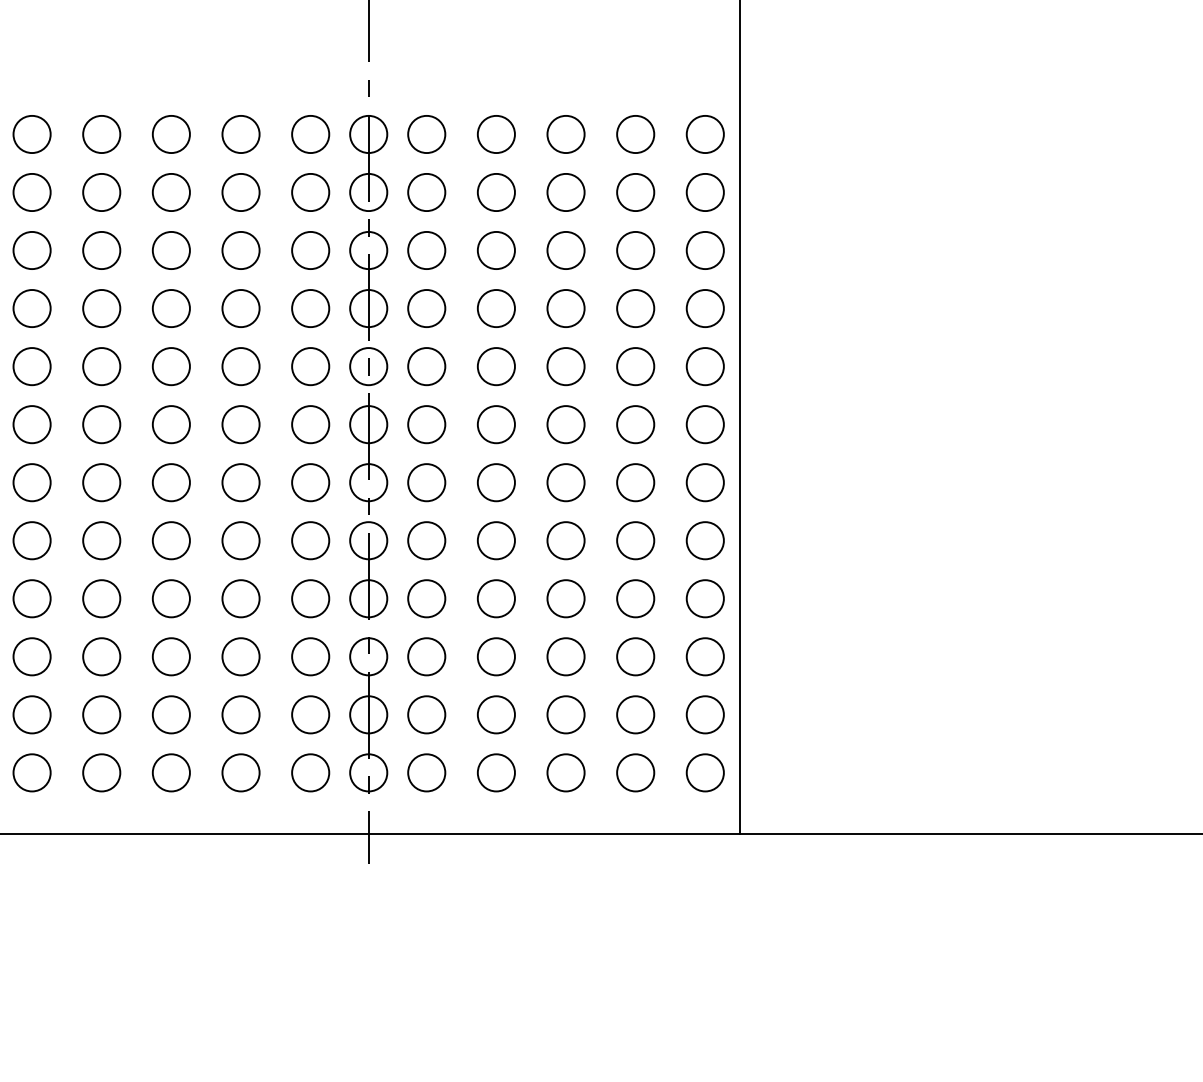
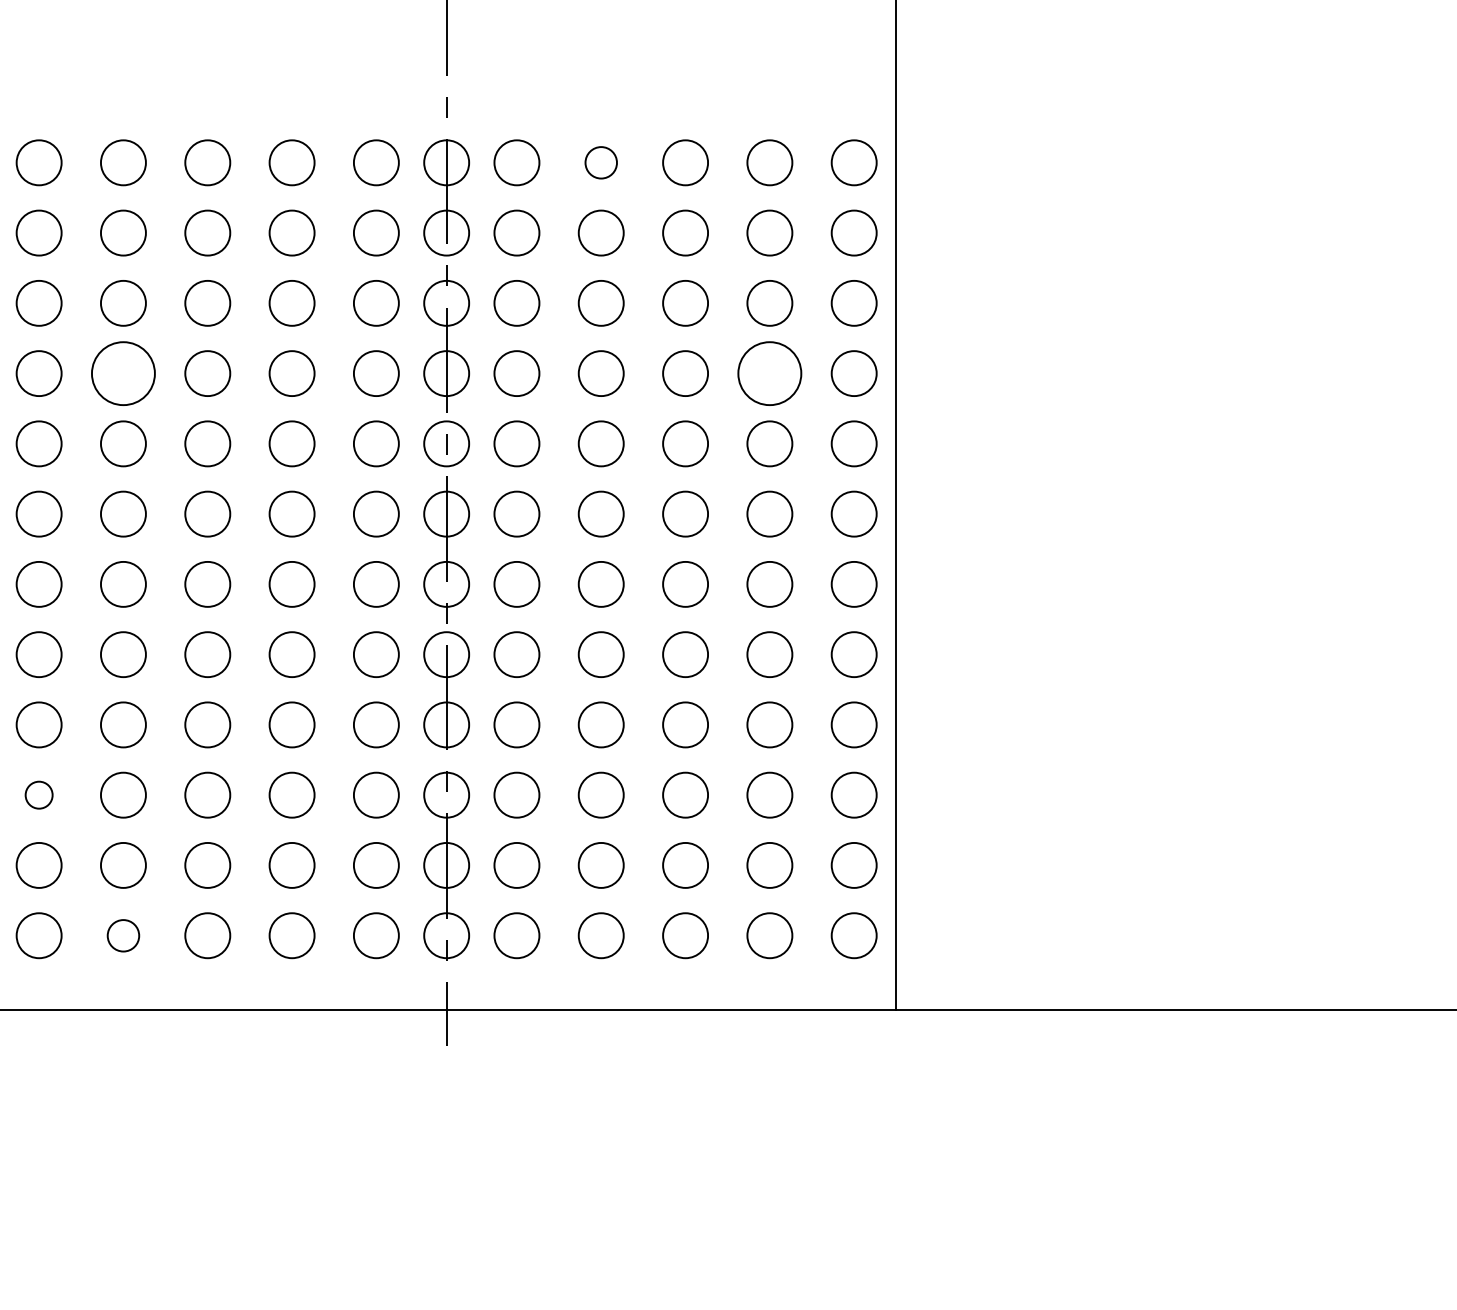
circle: (495, 134) -> (600, 162), size x0.7
circle: (101, 308) -> (123, 373), size x1.4
circle: (635, 308) -> (769, 373), size x1.4
circle: (31, 656) -> (38, 794), size x0.6
circle: (101, 772) -> (123, 935), size x0.7

